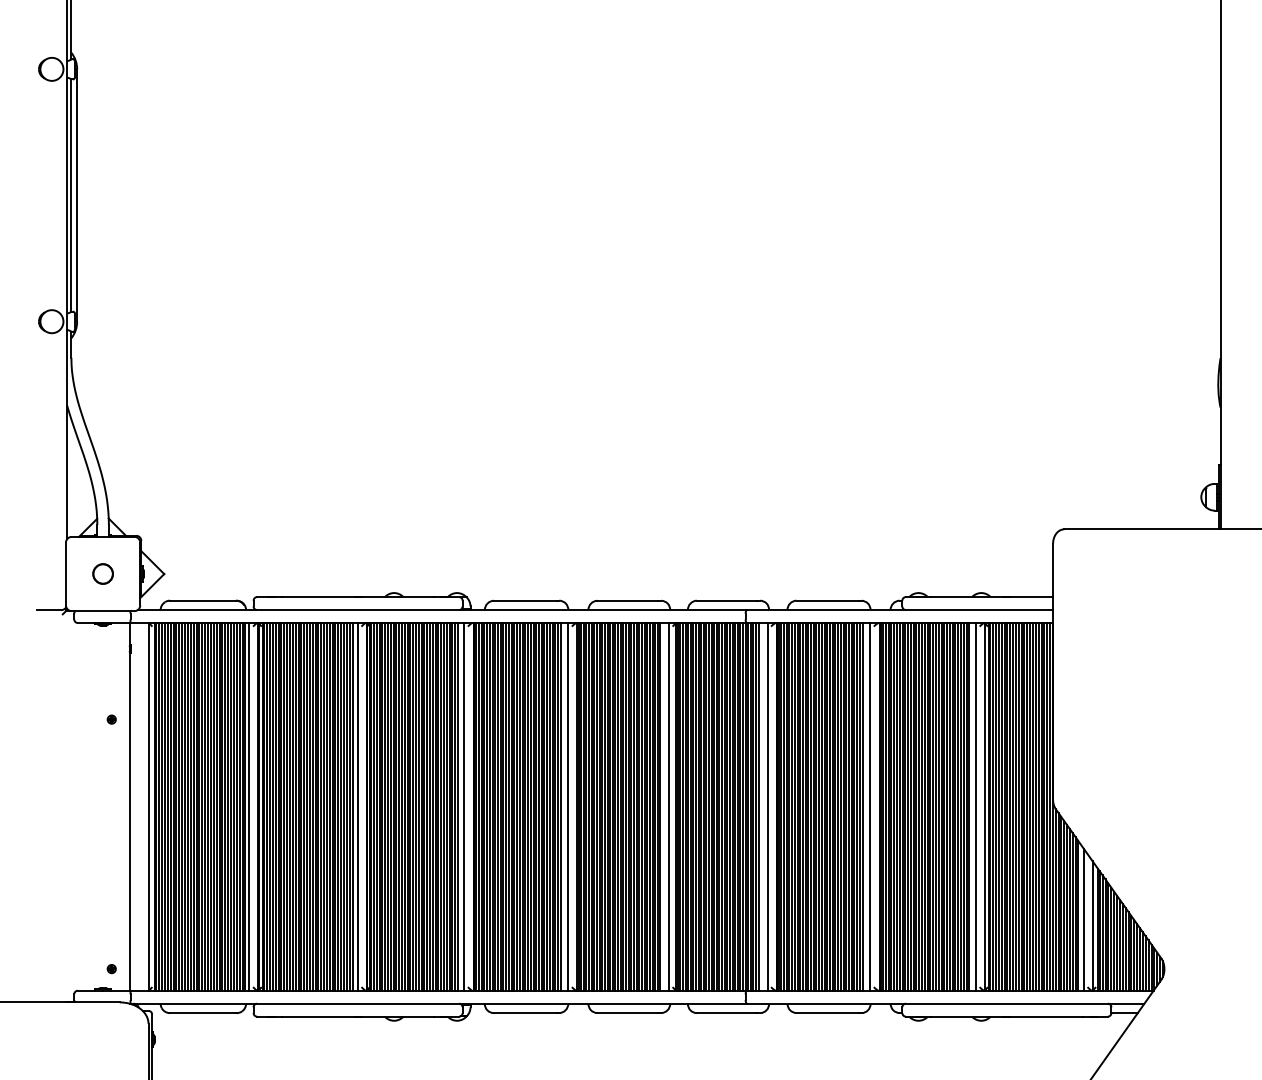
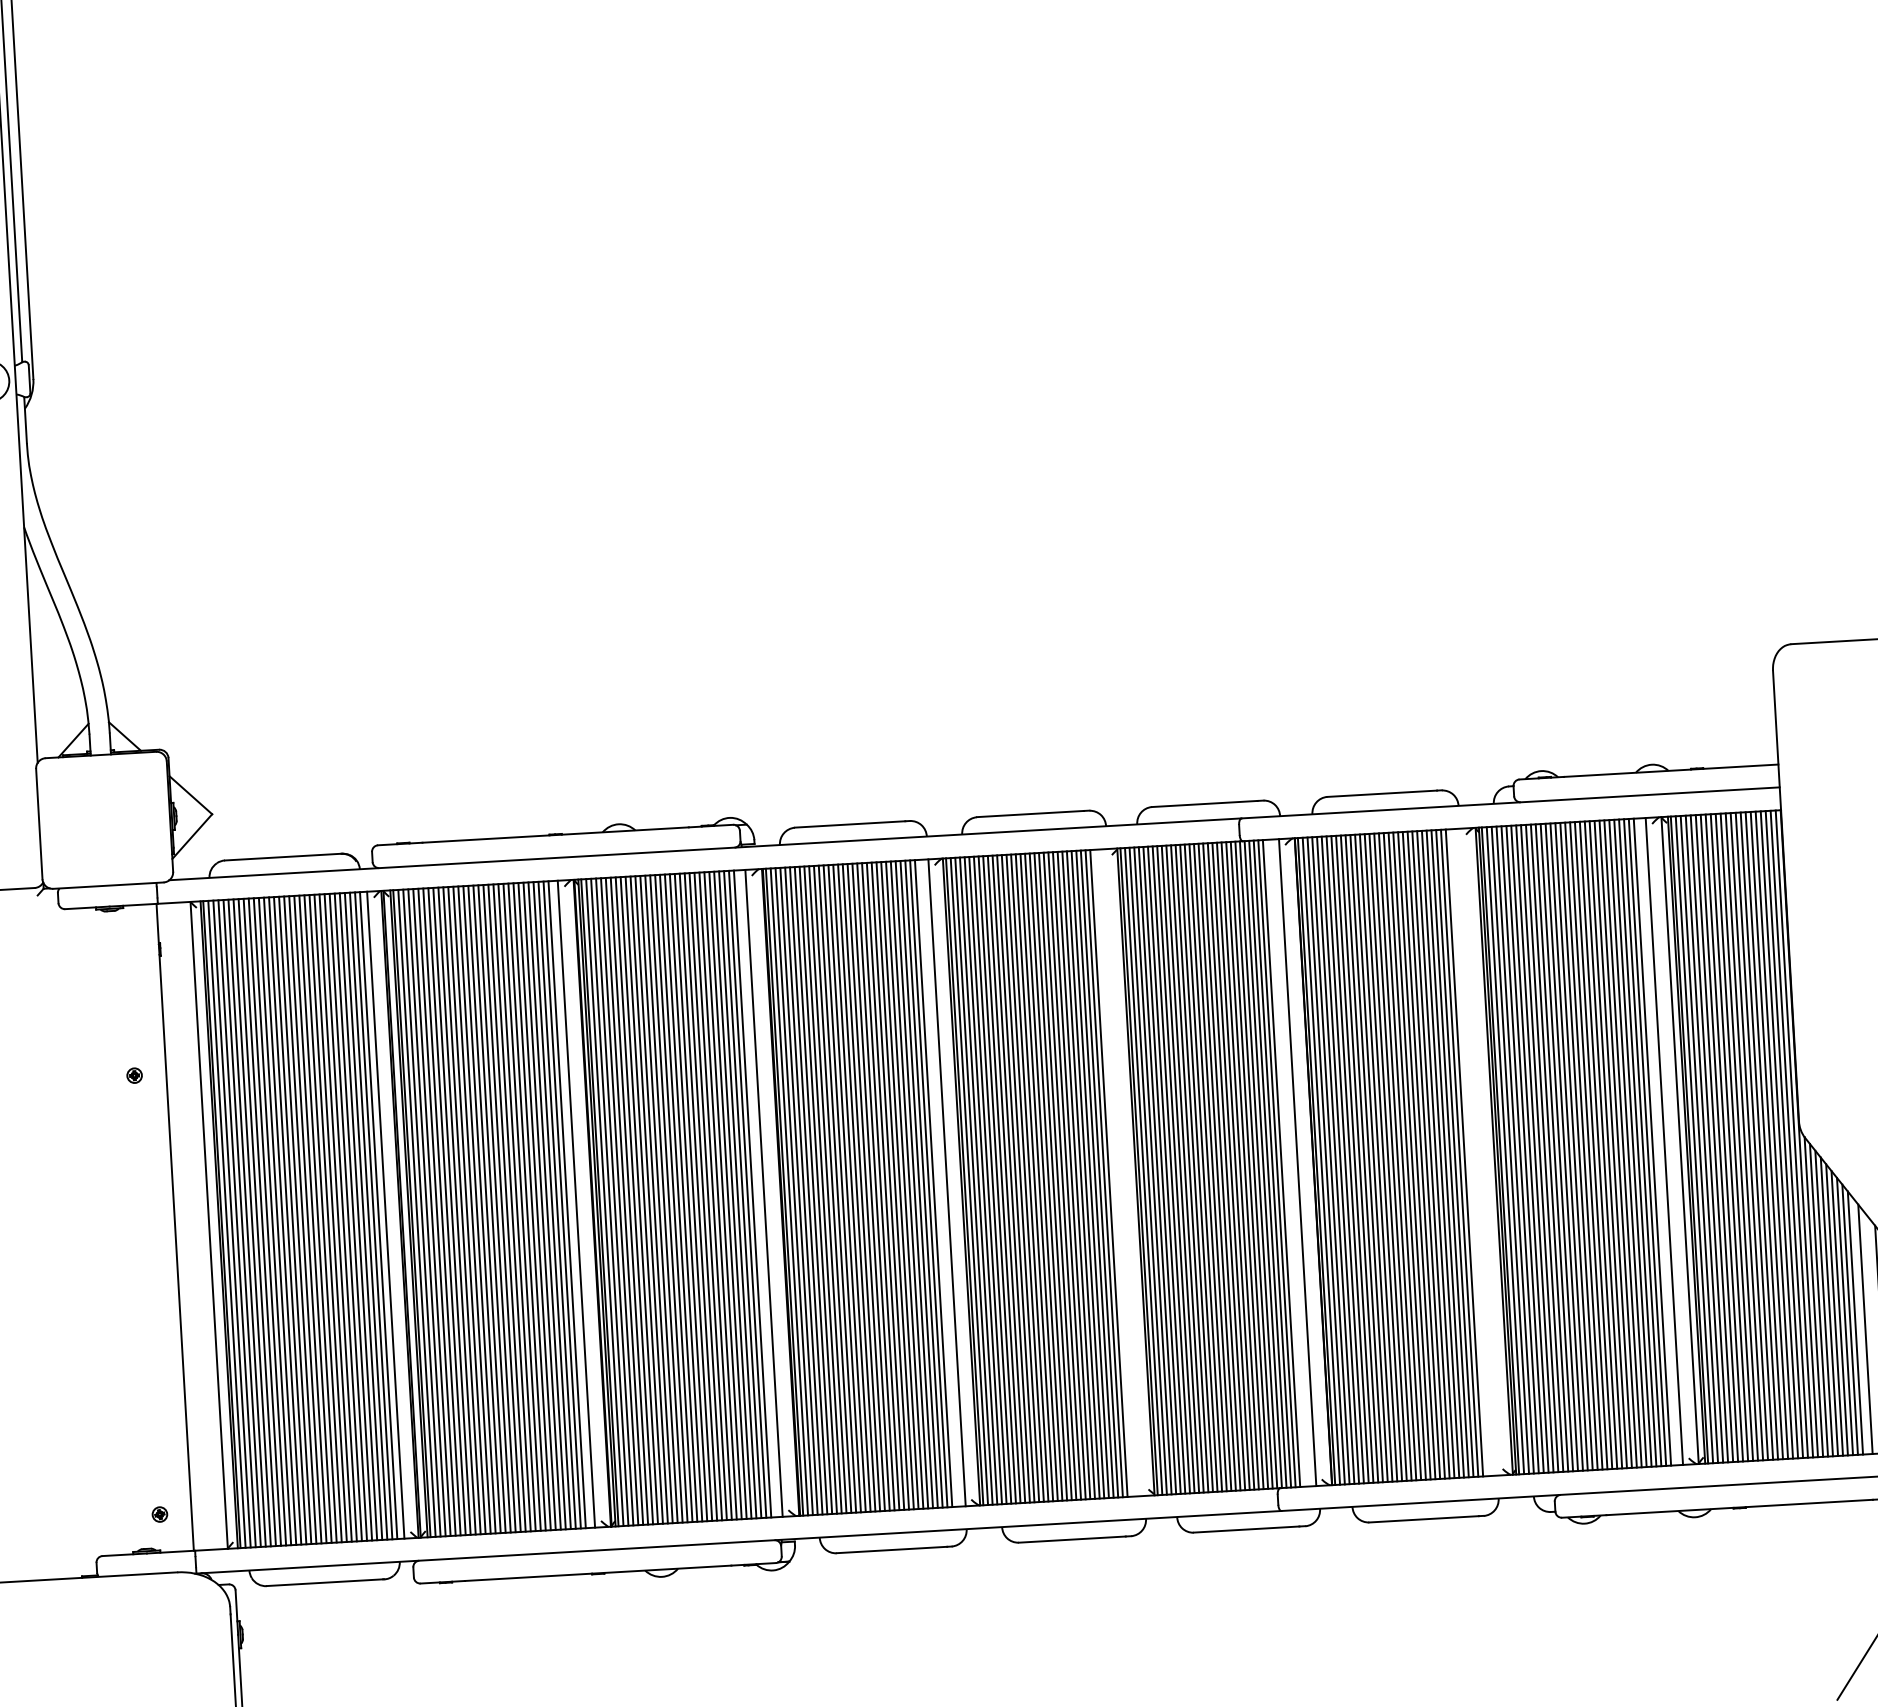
circle: (102, 573) -> (103, 819), removed
line: (669, 806) -> (1124, 1171), removed
line: (870, 806) -> (1478, 1151), removed

